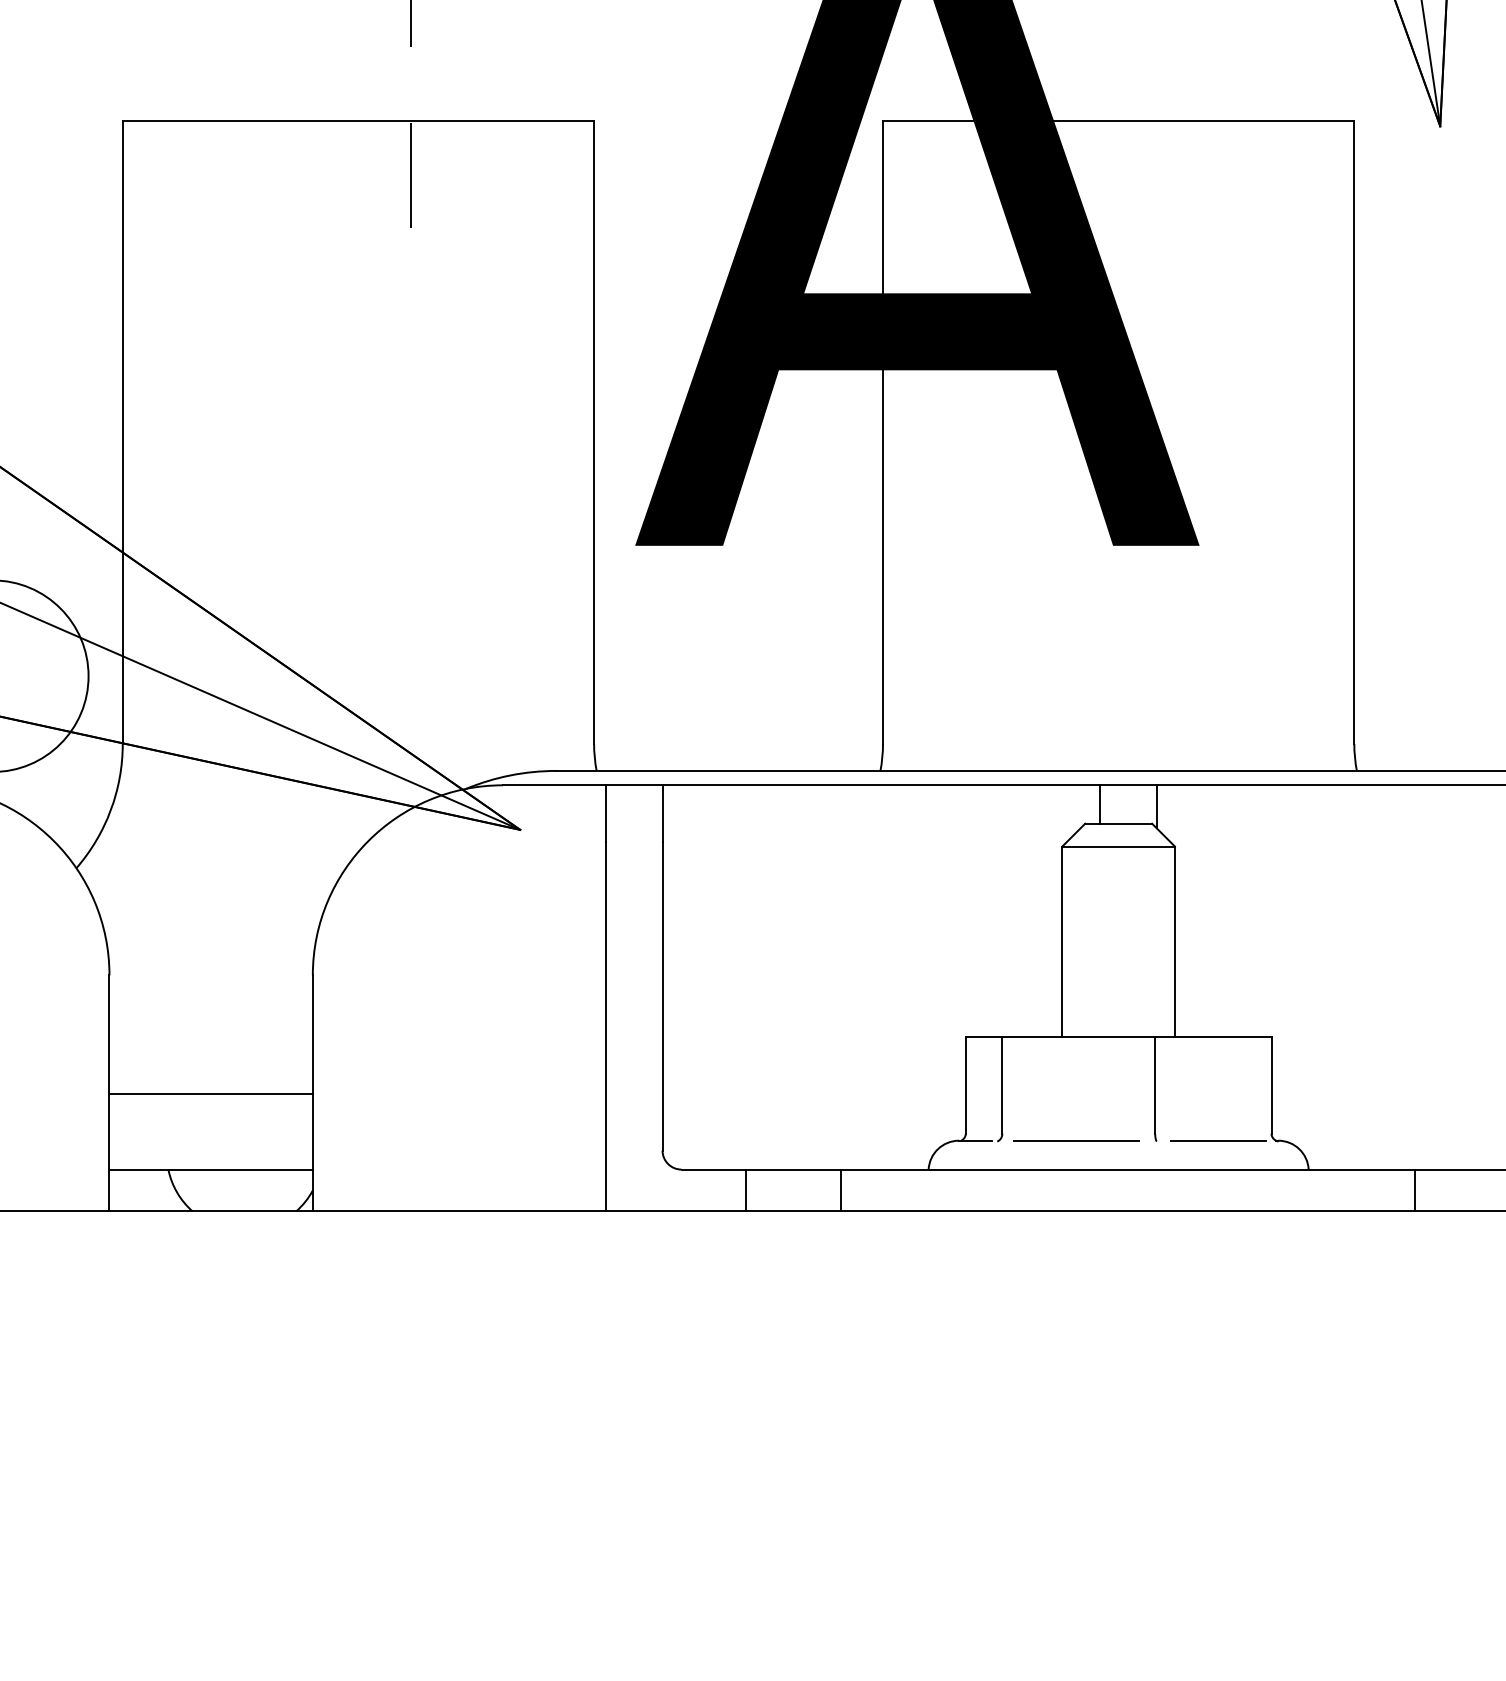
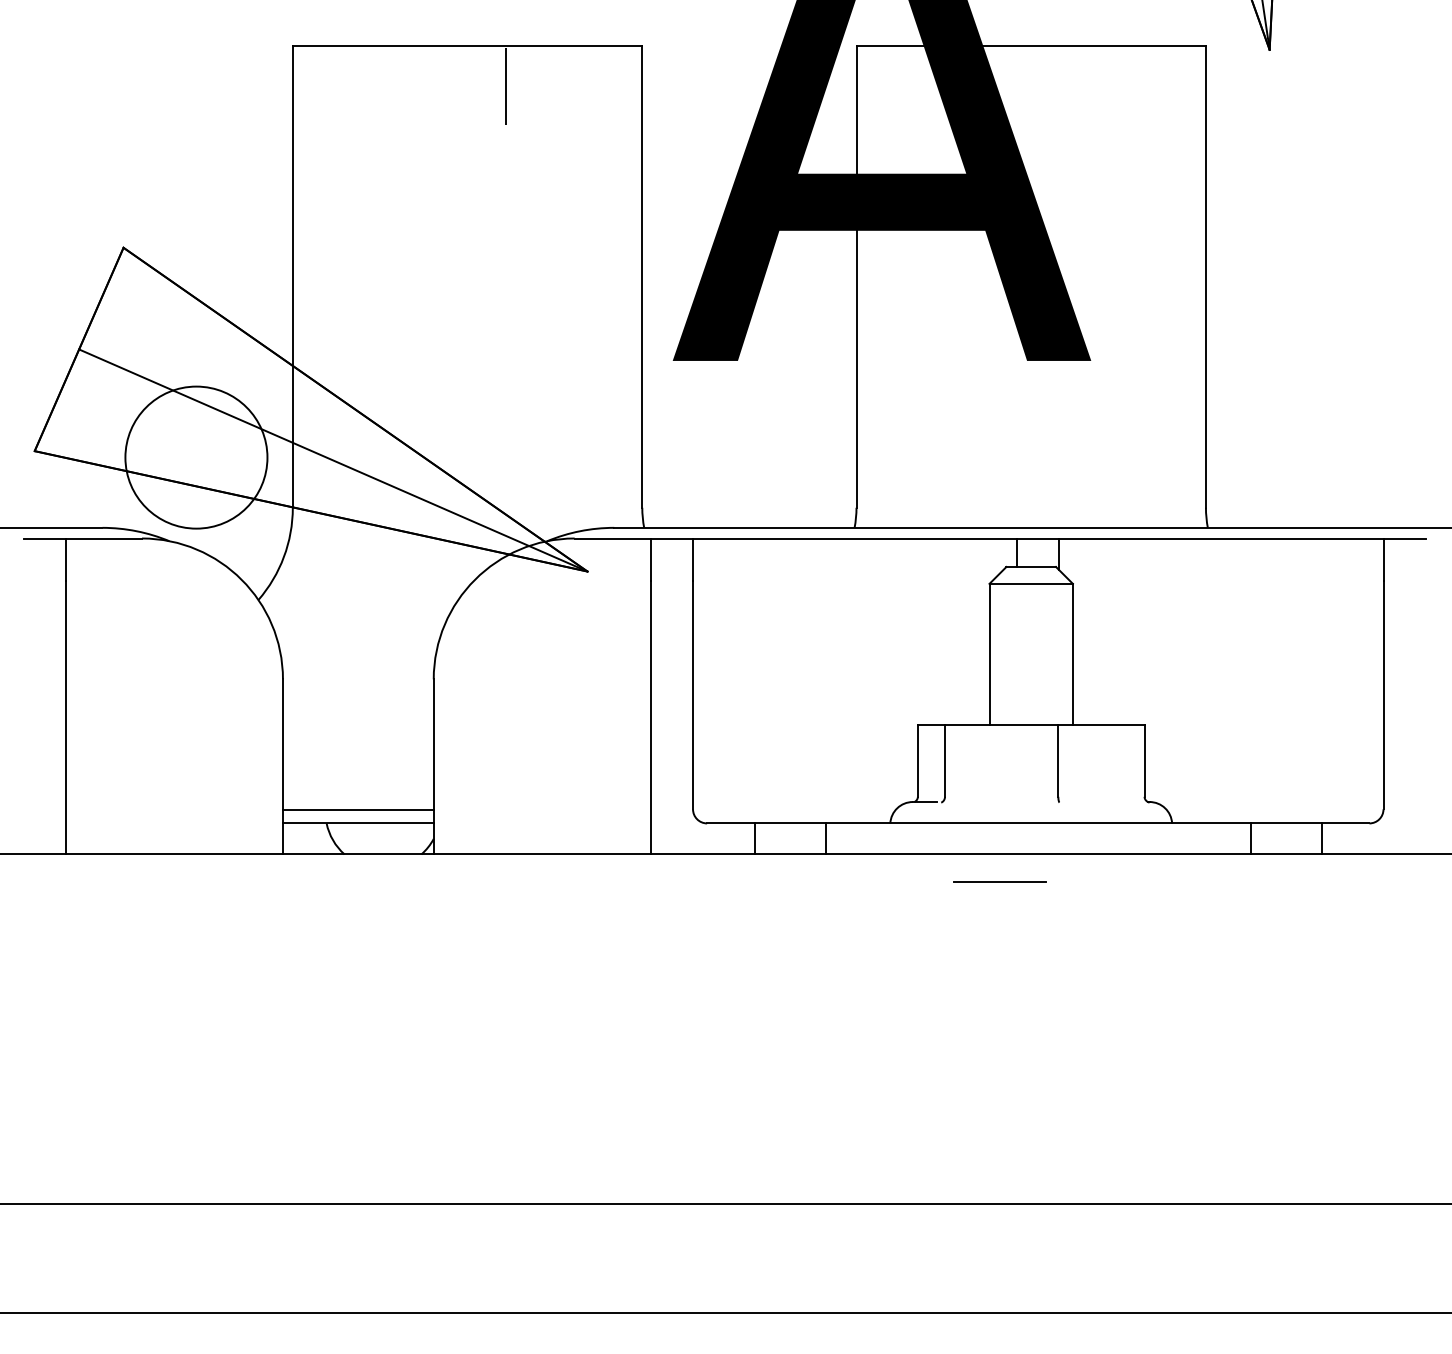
line: (209, 1094) -> (357, 810), moved
line: (1075, 1140) -> (999, 881), moved
line: (1218, 1141) -> (1105, 802), removed

